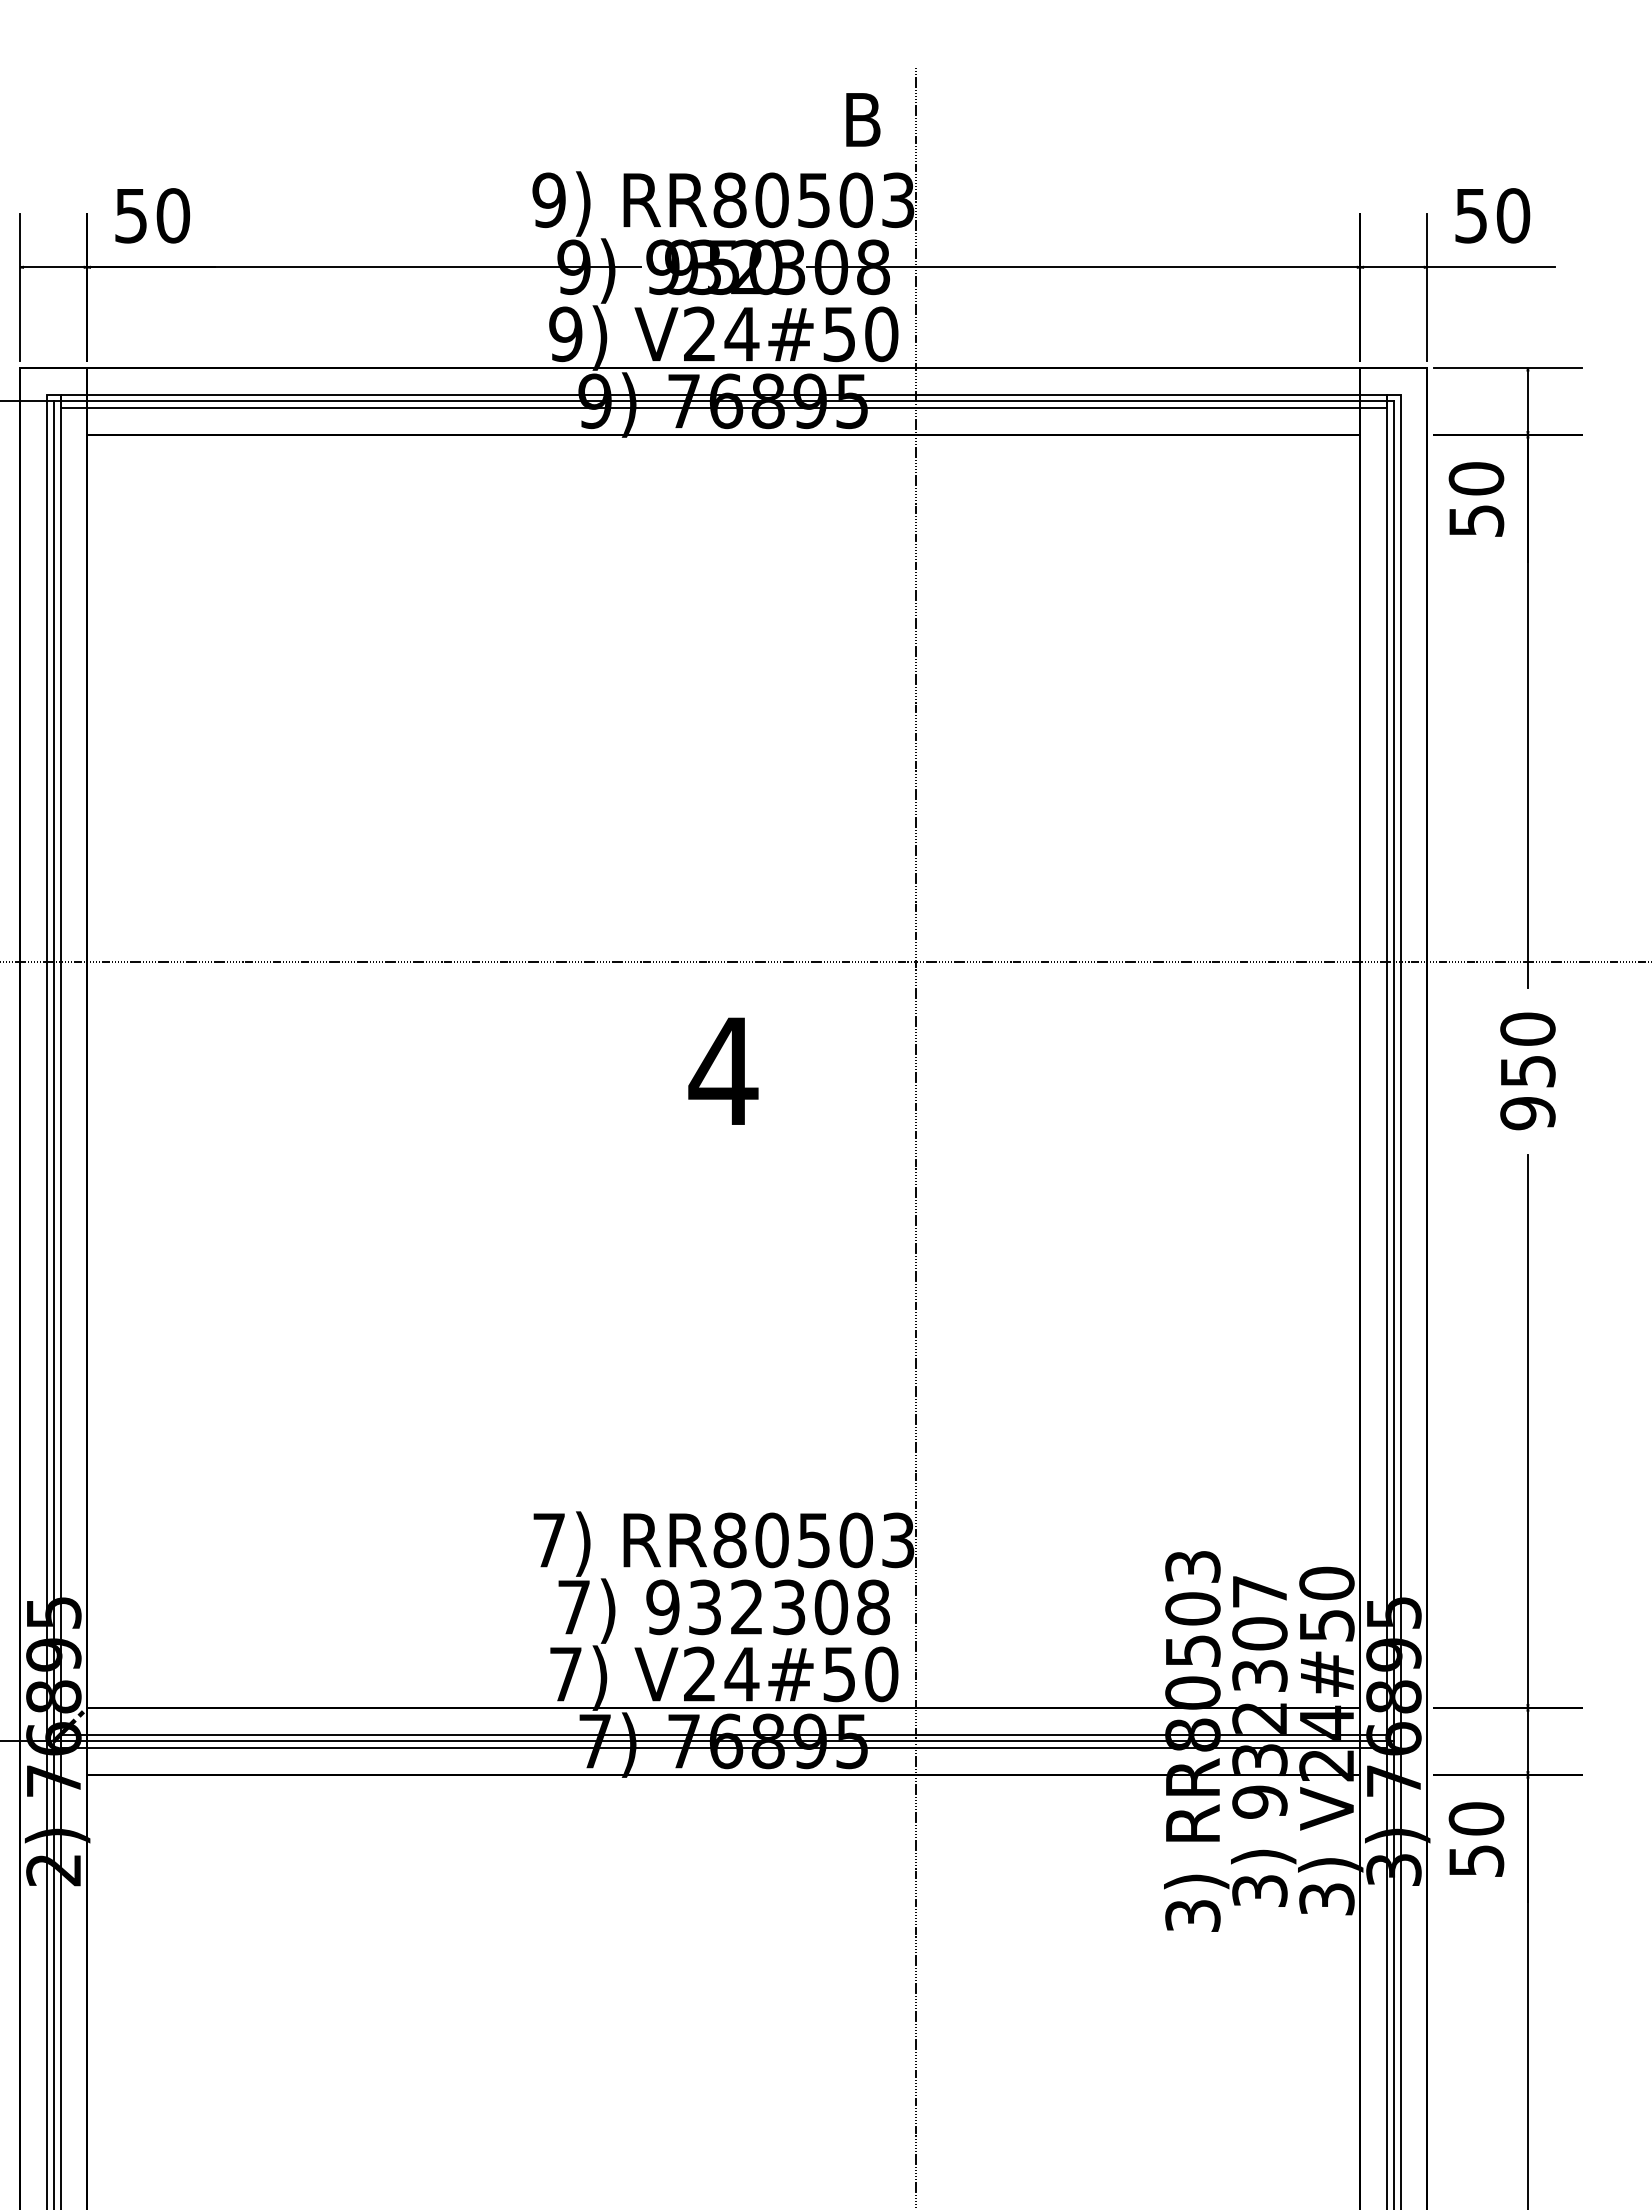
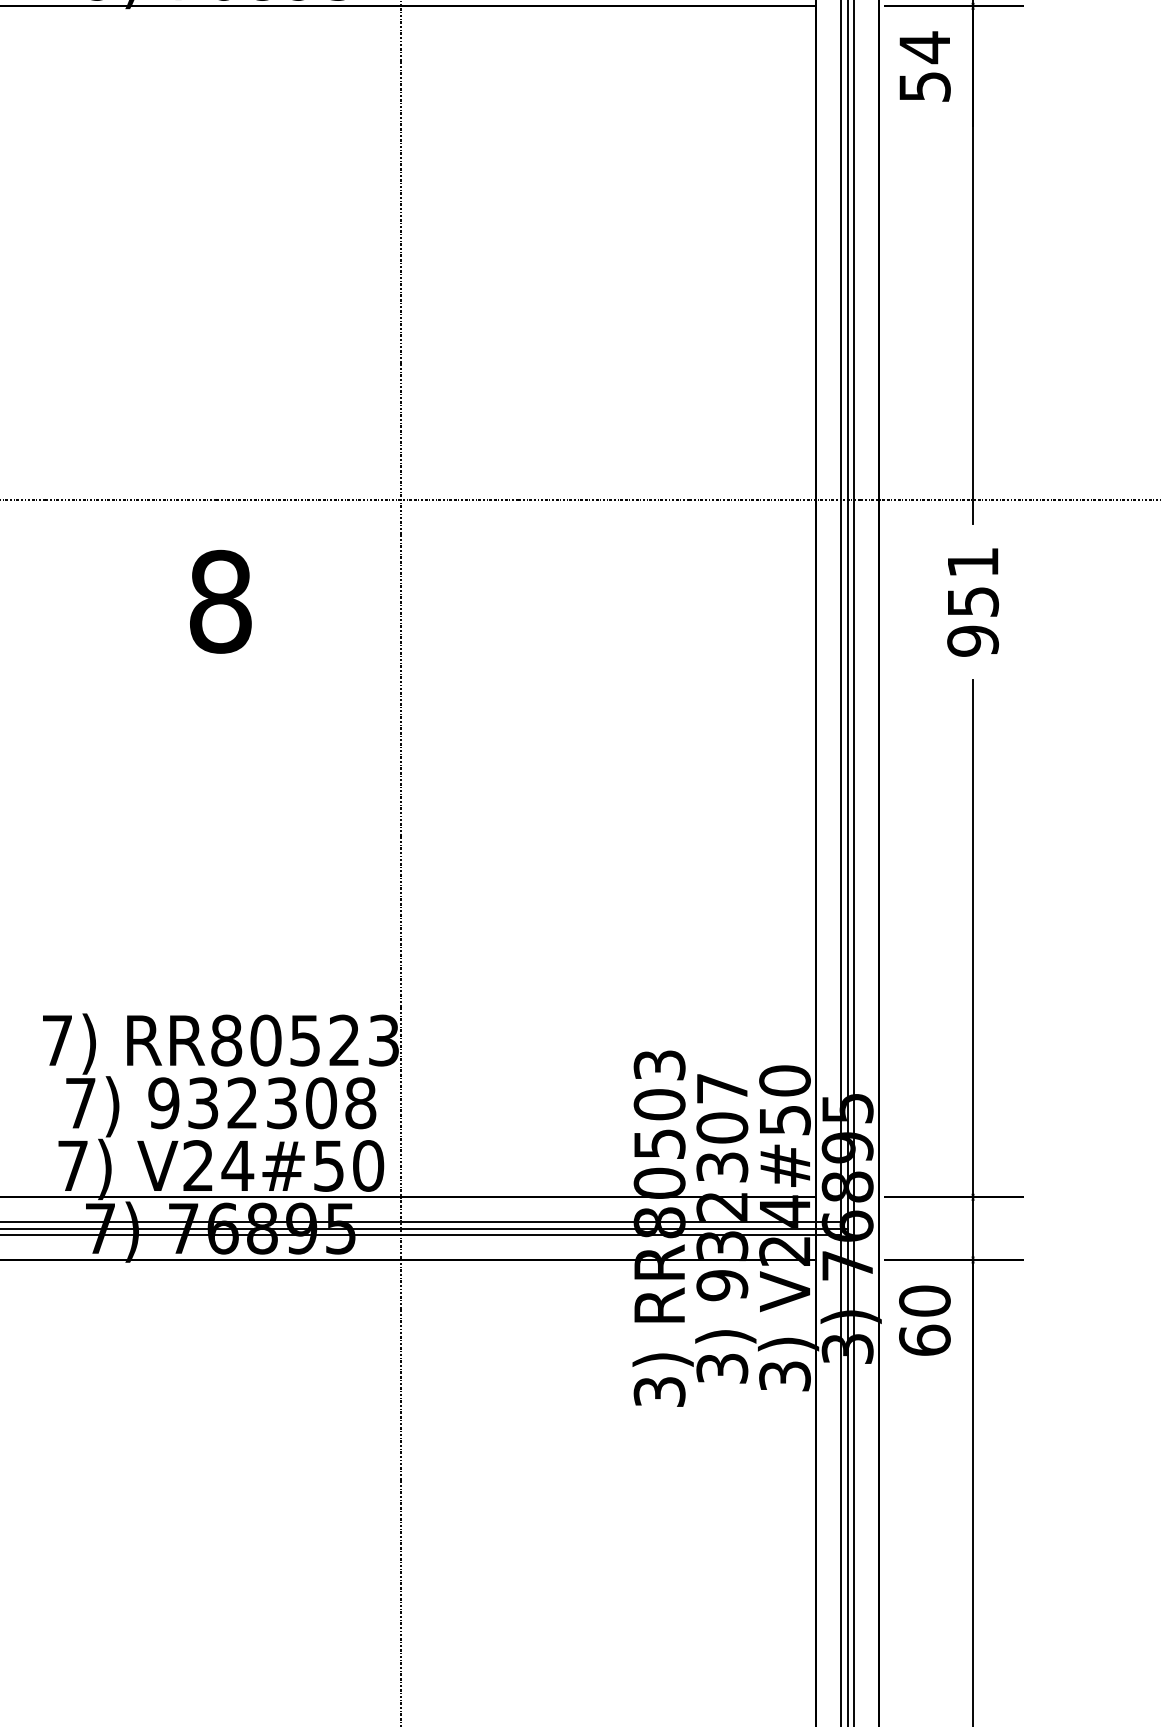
text: (1476, 478) -> (924, 47), 50 -> 54
text: (1527, 1028) -> (972, 561), 950 -> 951
text: (723, 1070) -> (220, 601), 4 -> 8
text: (855, 1540) -> (343, 1040), RR80503 -> RR80523
text: (1476, 1860) -> (924, 1340), 50 -> 60

